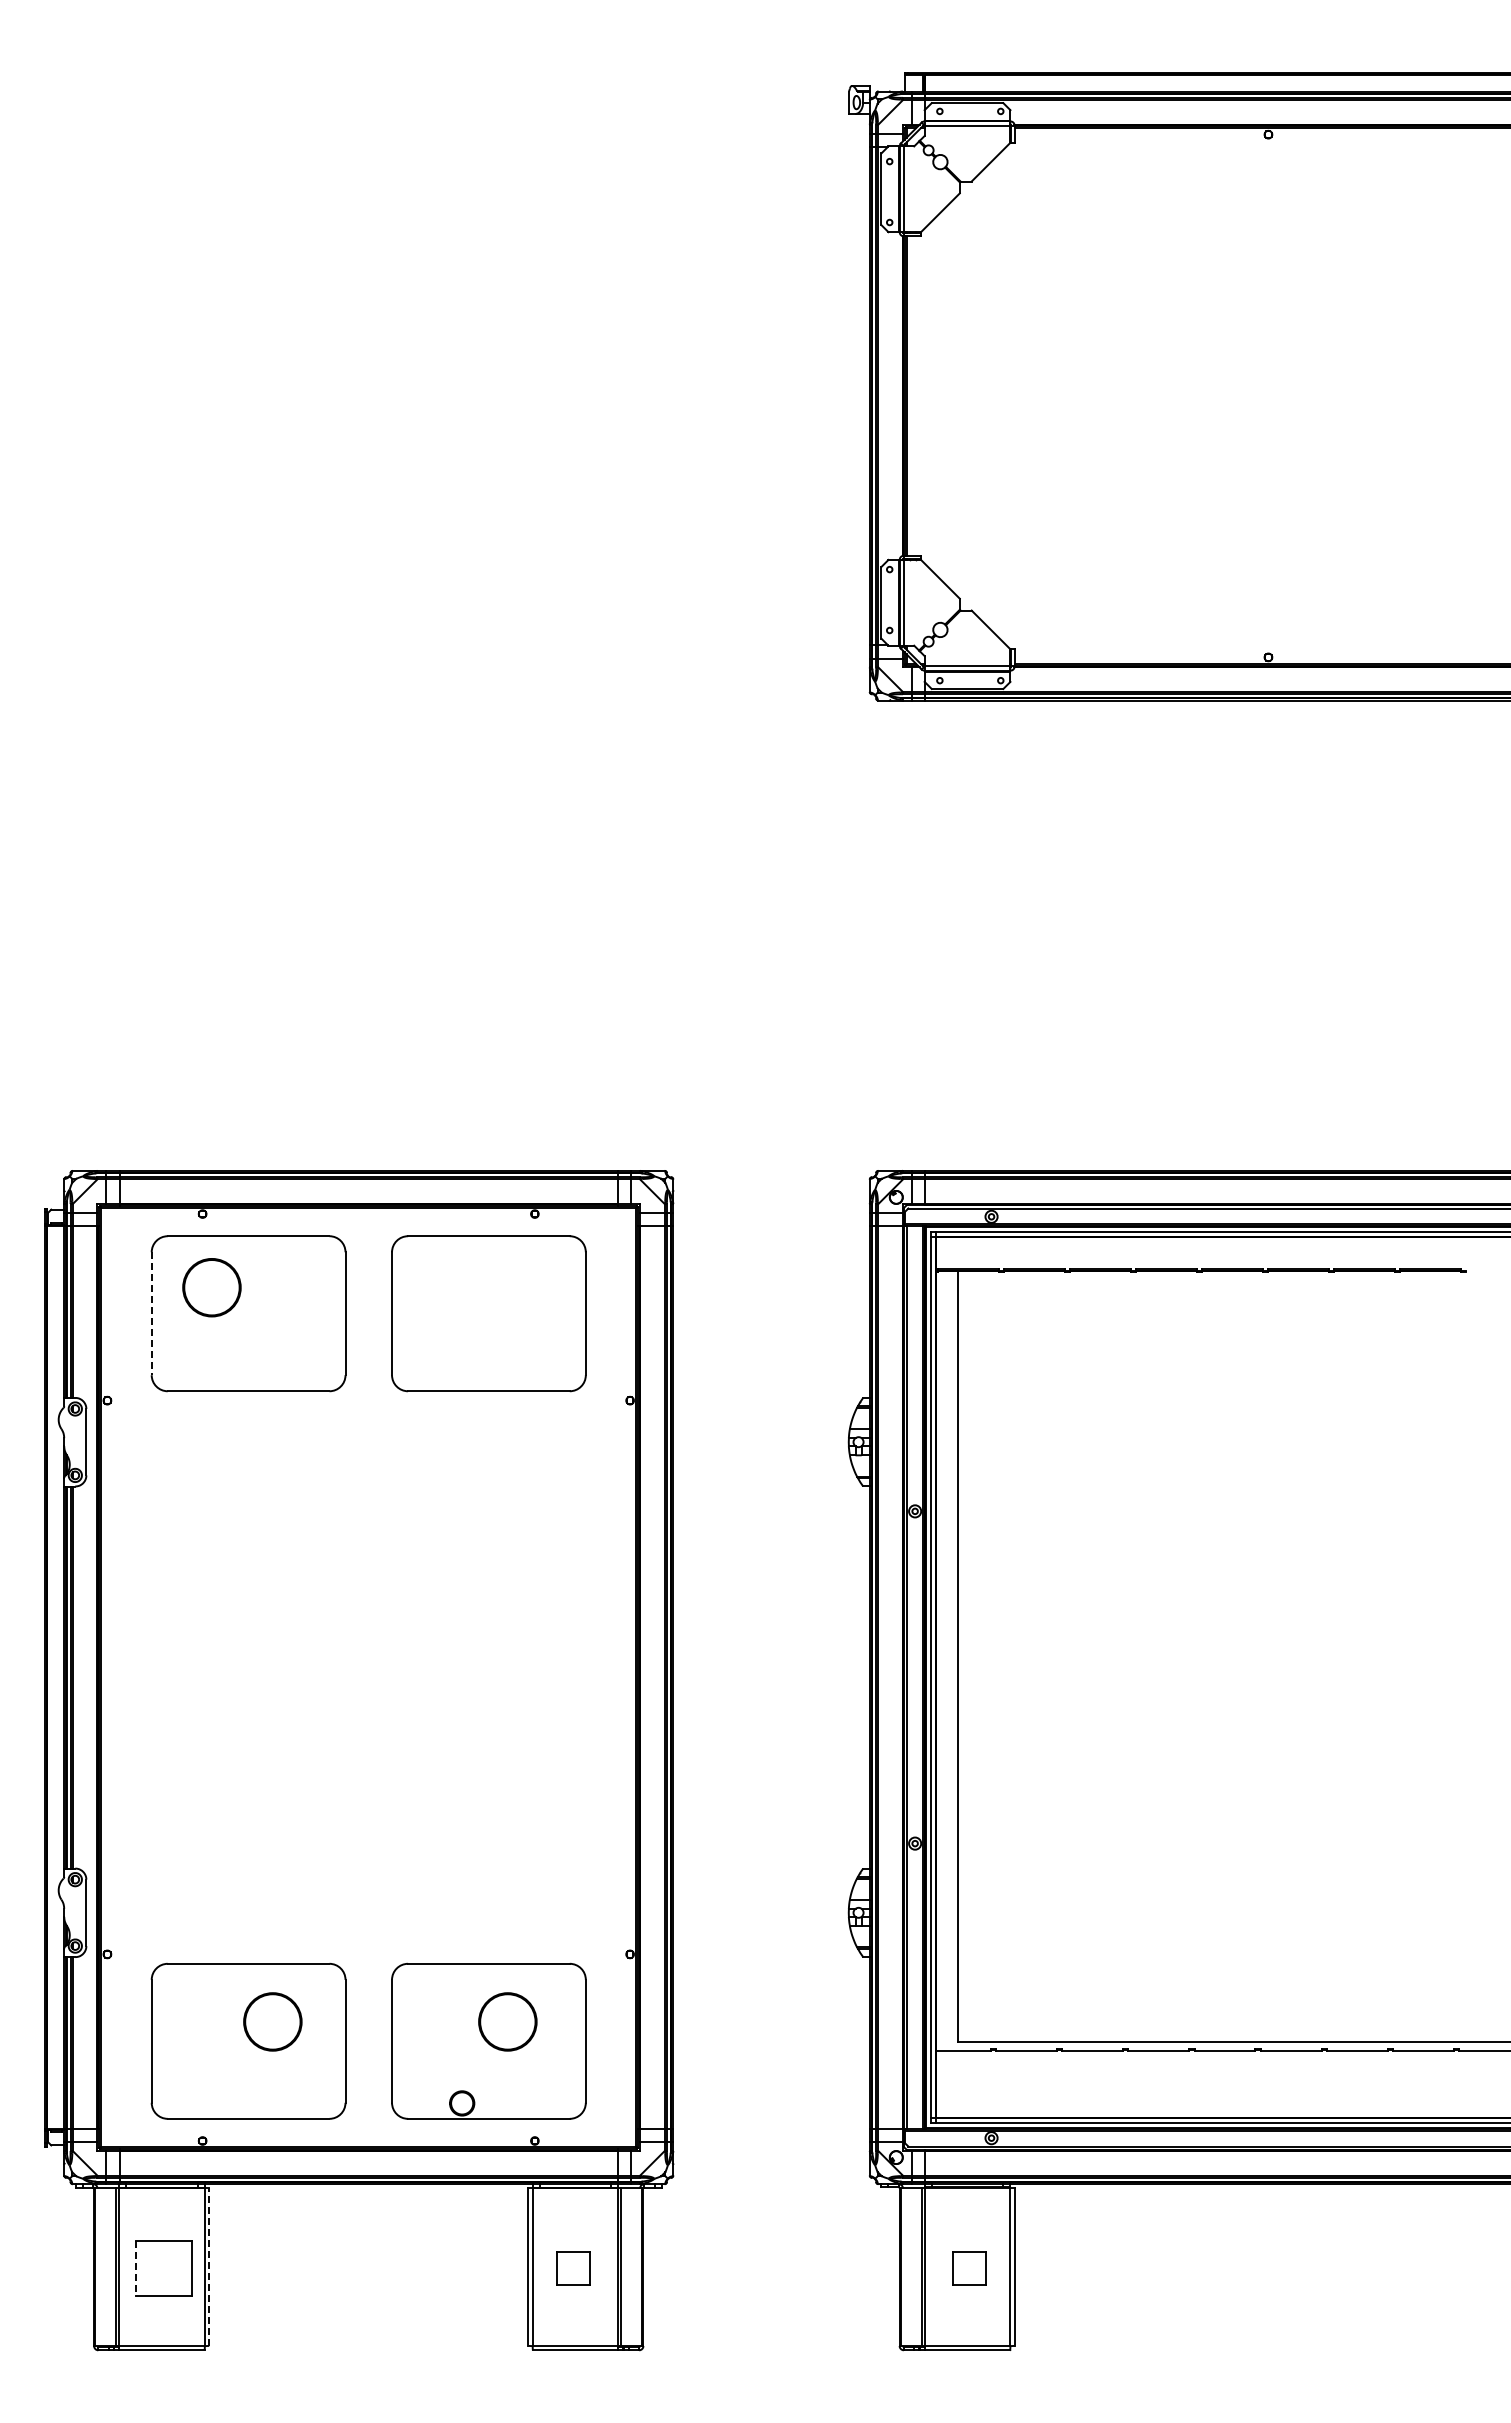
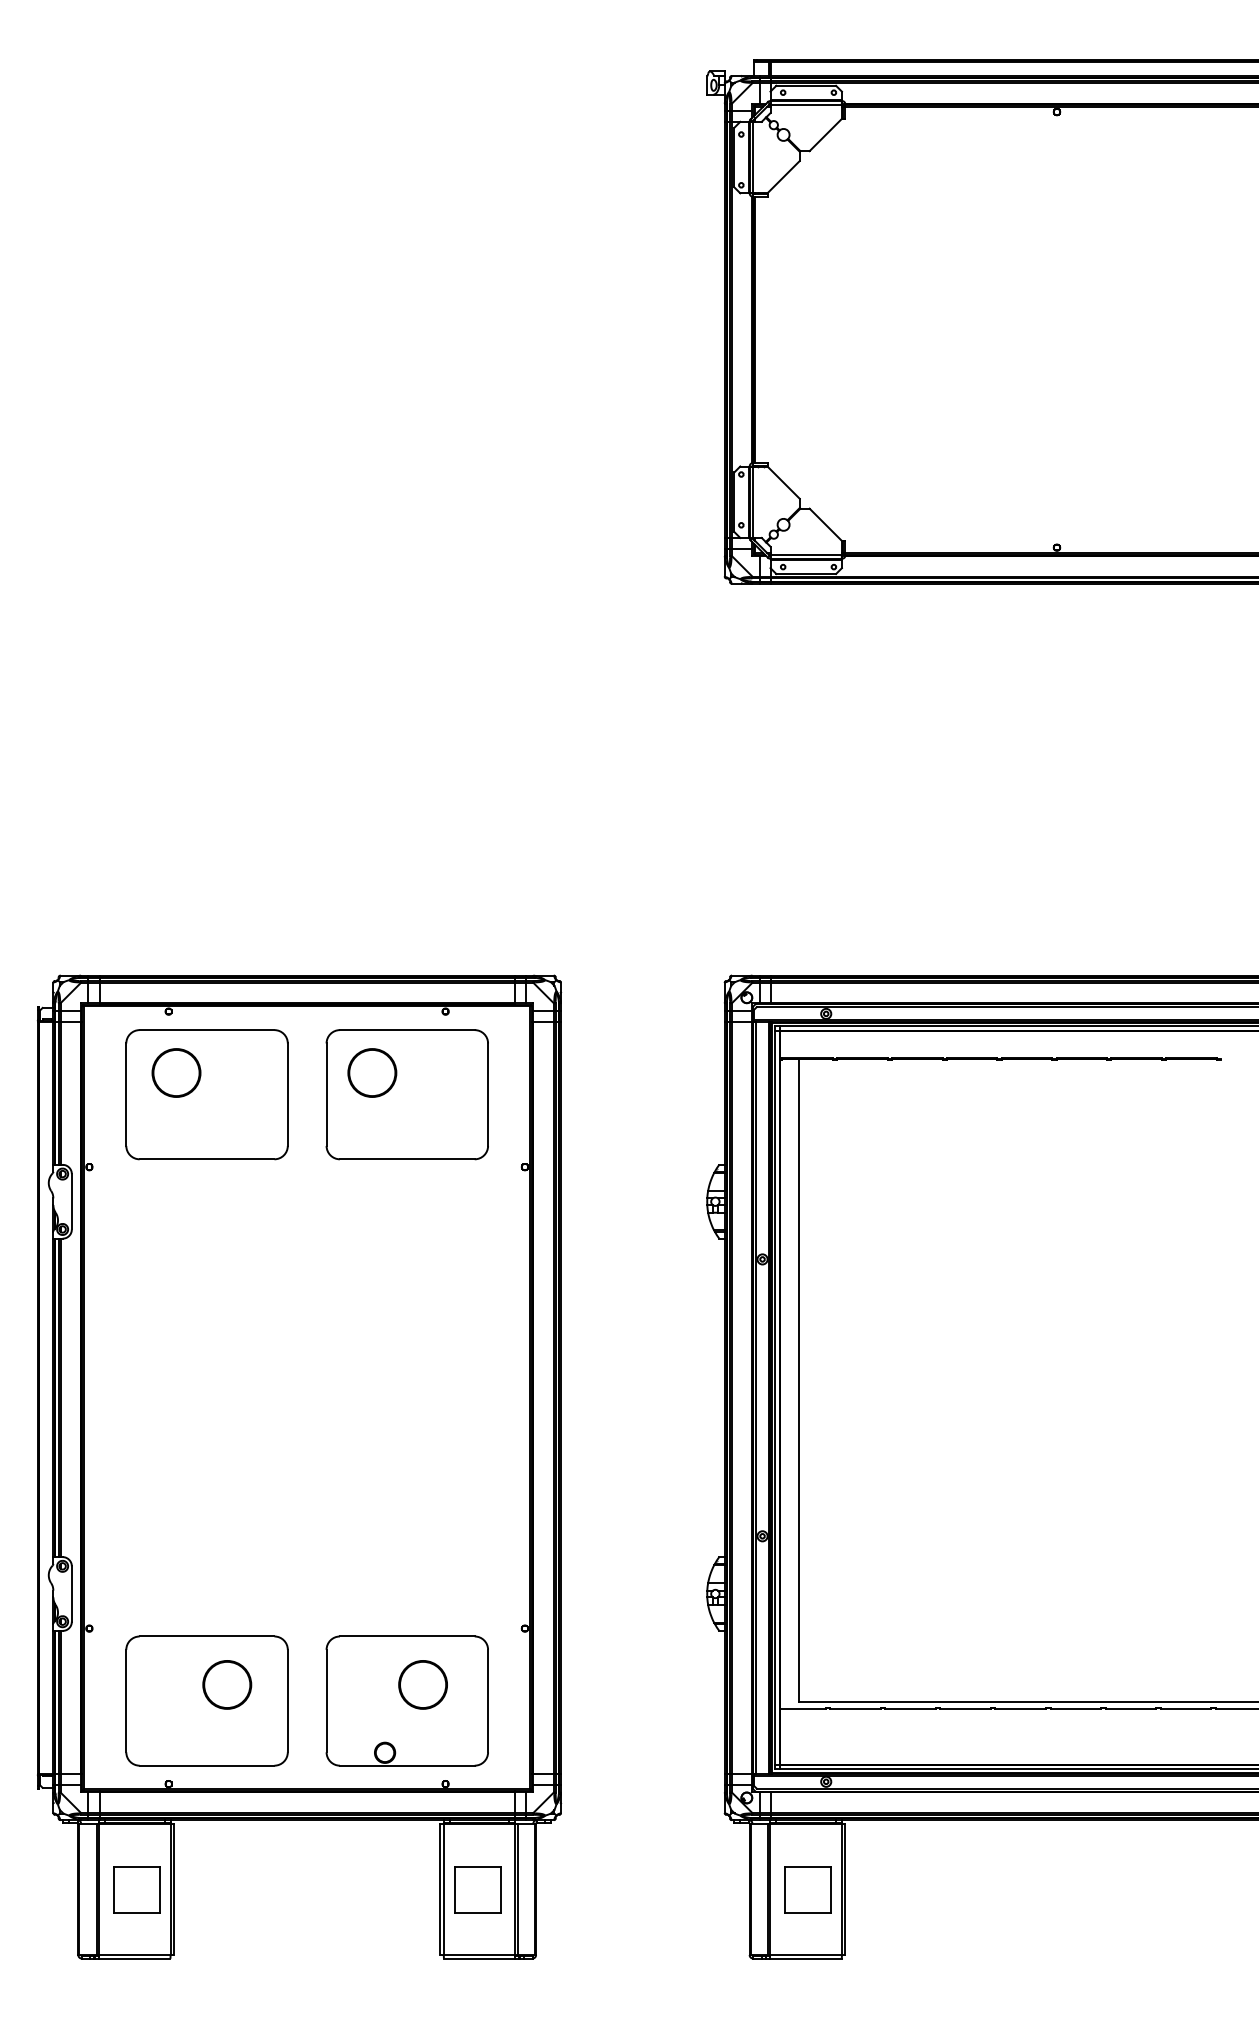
circle: (446, 1287) -> (371, 1072), added
line: (151, 1314) -> (126, 1095), dashed -> solid
line: (209, 2267) -> (174, 1889), dashed -> solid
line: (136, 2268) -> (113, 1890), dashed -> solid
part: (573, 2268) -> (477, 1890), size x1.67
part: (969, 2268) -> (807, 1890), size x1.67

